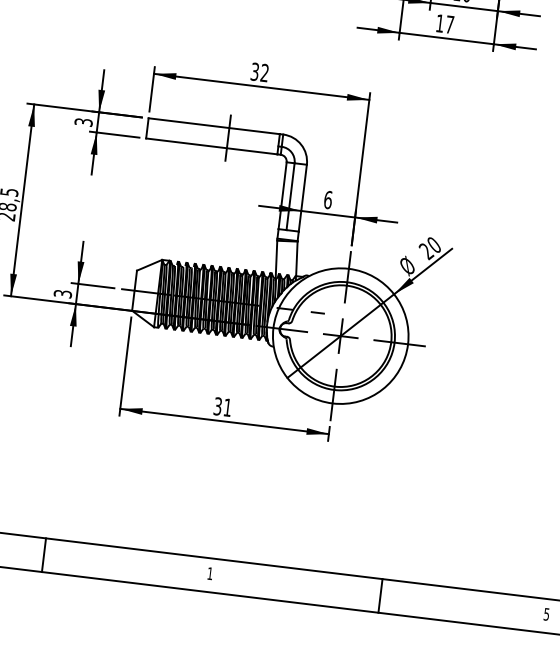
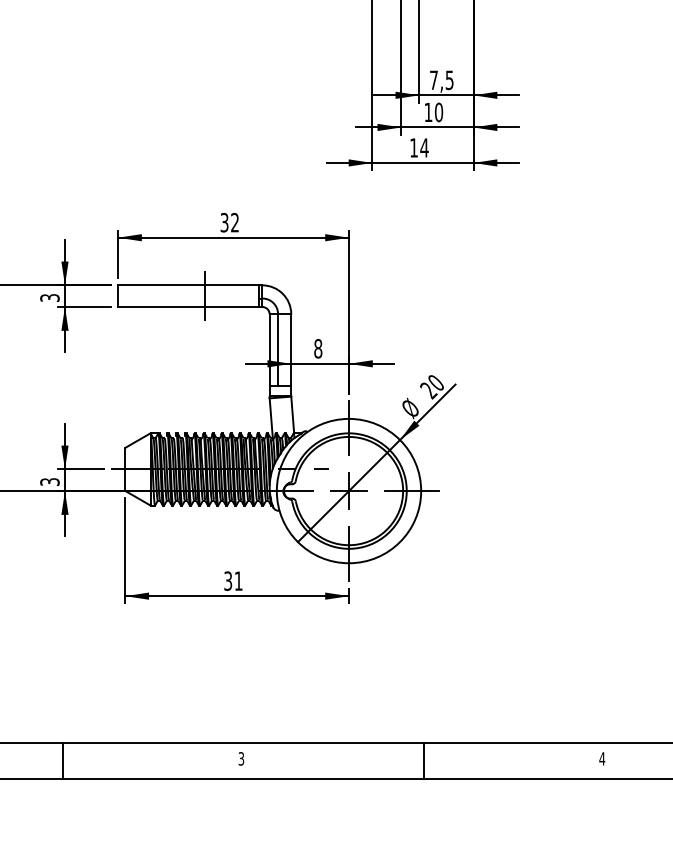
text: (449, 24) -> (424, 147), 17 -> 14
text: (328, 199) -> (318, 348), 6 -> 8
text: (210, 573) -> (241, 758), 1 -> 3
text: (546, 614) -> (602, 758), 5 -> 4

